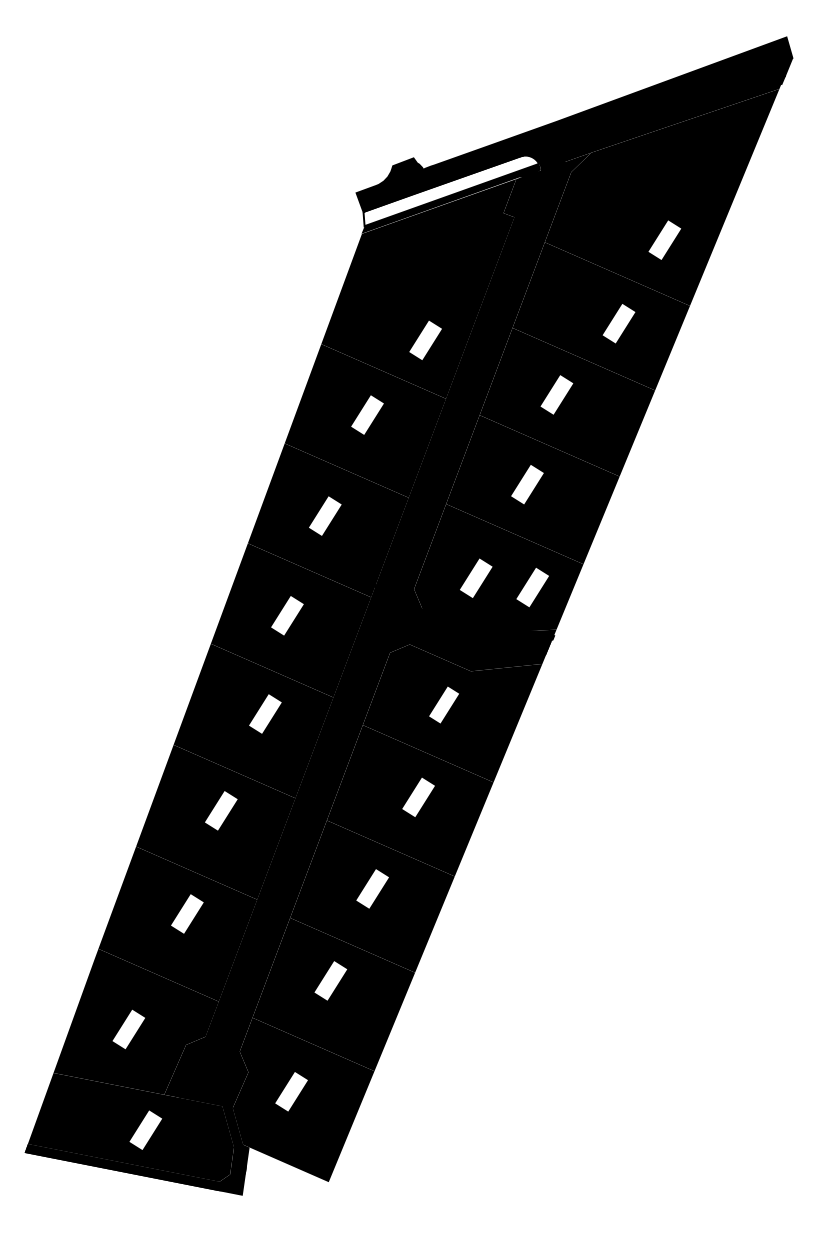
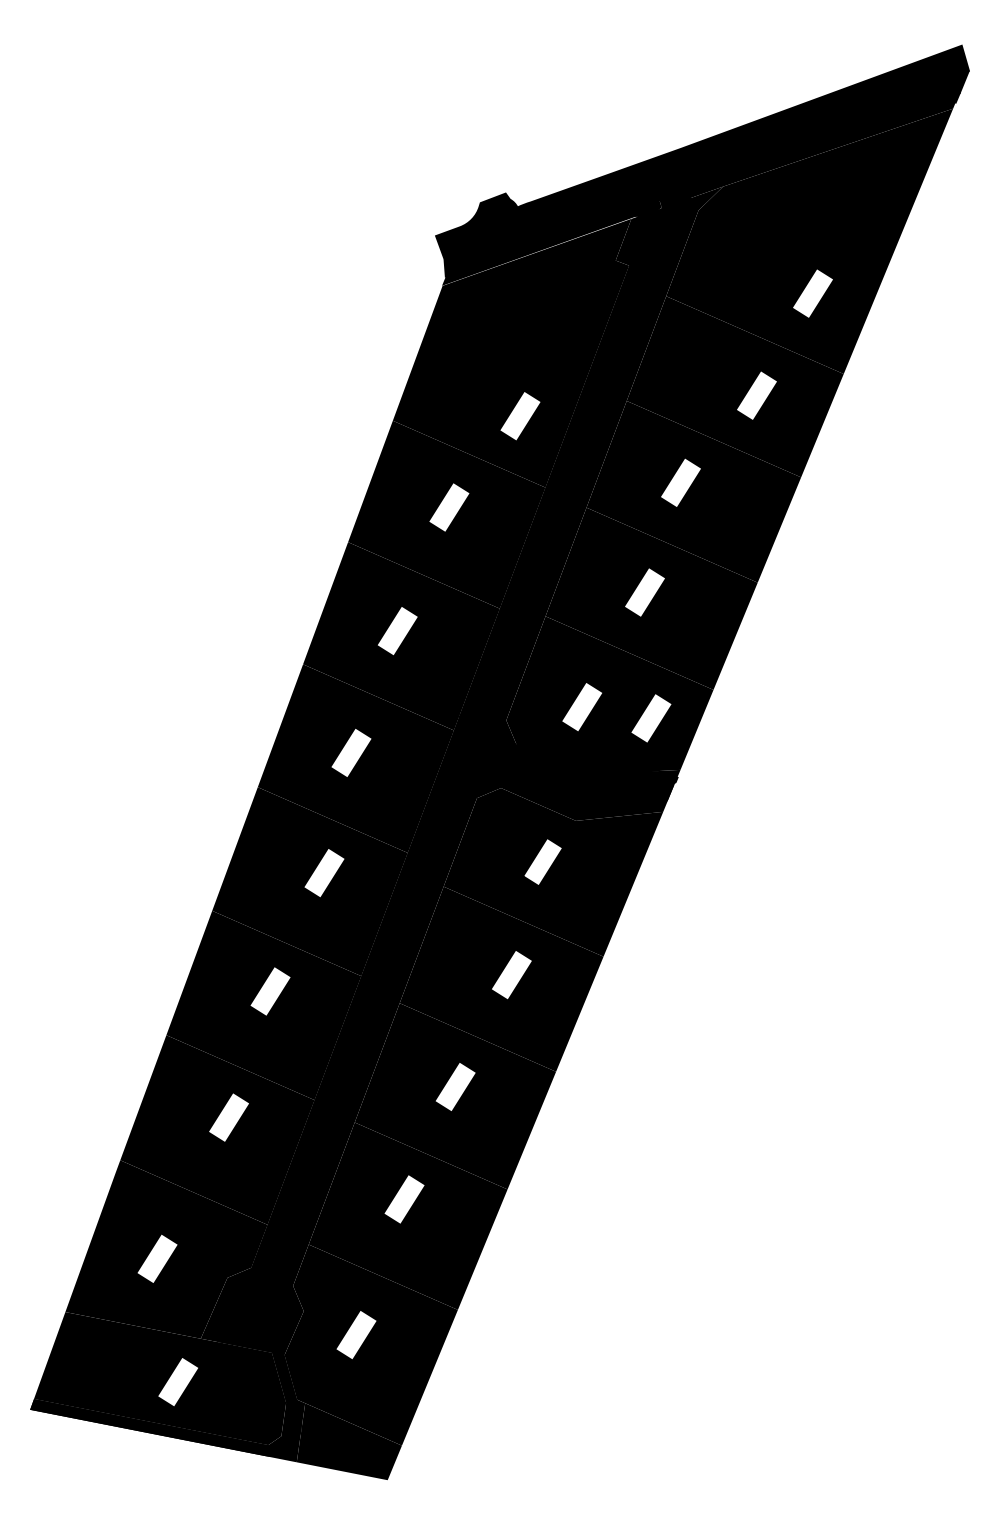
fill: (451, 191) -> (551, 233), added
fill: (285, 1178) -> (348, 1441), added

